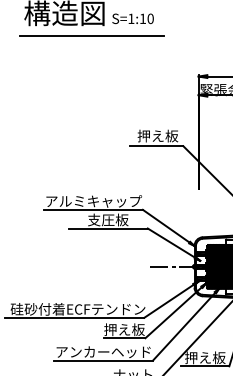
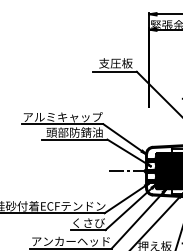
text: (150, 135) -> (109, 62), 押え板 -> 支圧板
text: (107, 219) -> (74, 132), 支圧板 -> 頭部防錆油
text: (124, 329) -> (88, 222), 押え板 -> くさび

